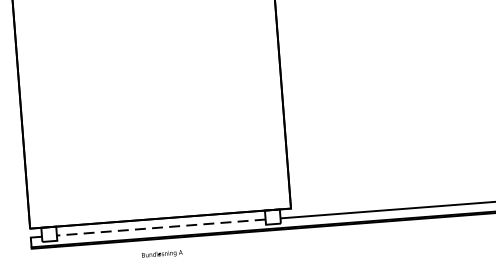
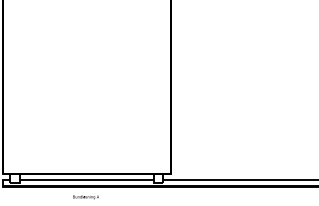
line: (160, 228) -> (86, 180), dashed -> solid

